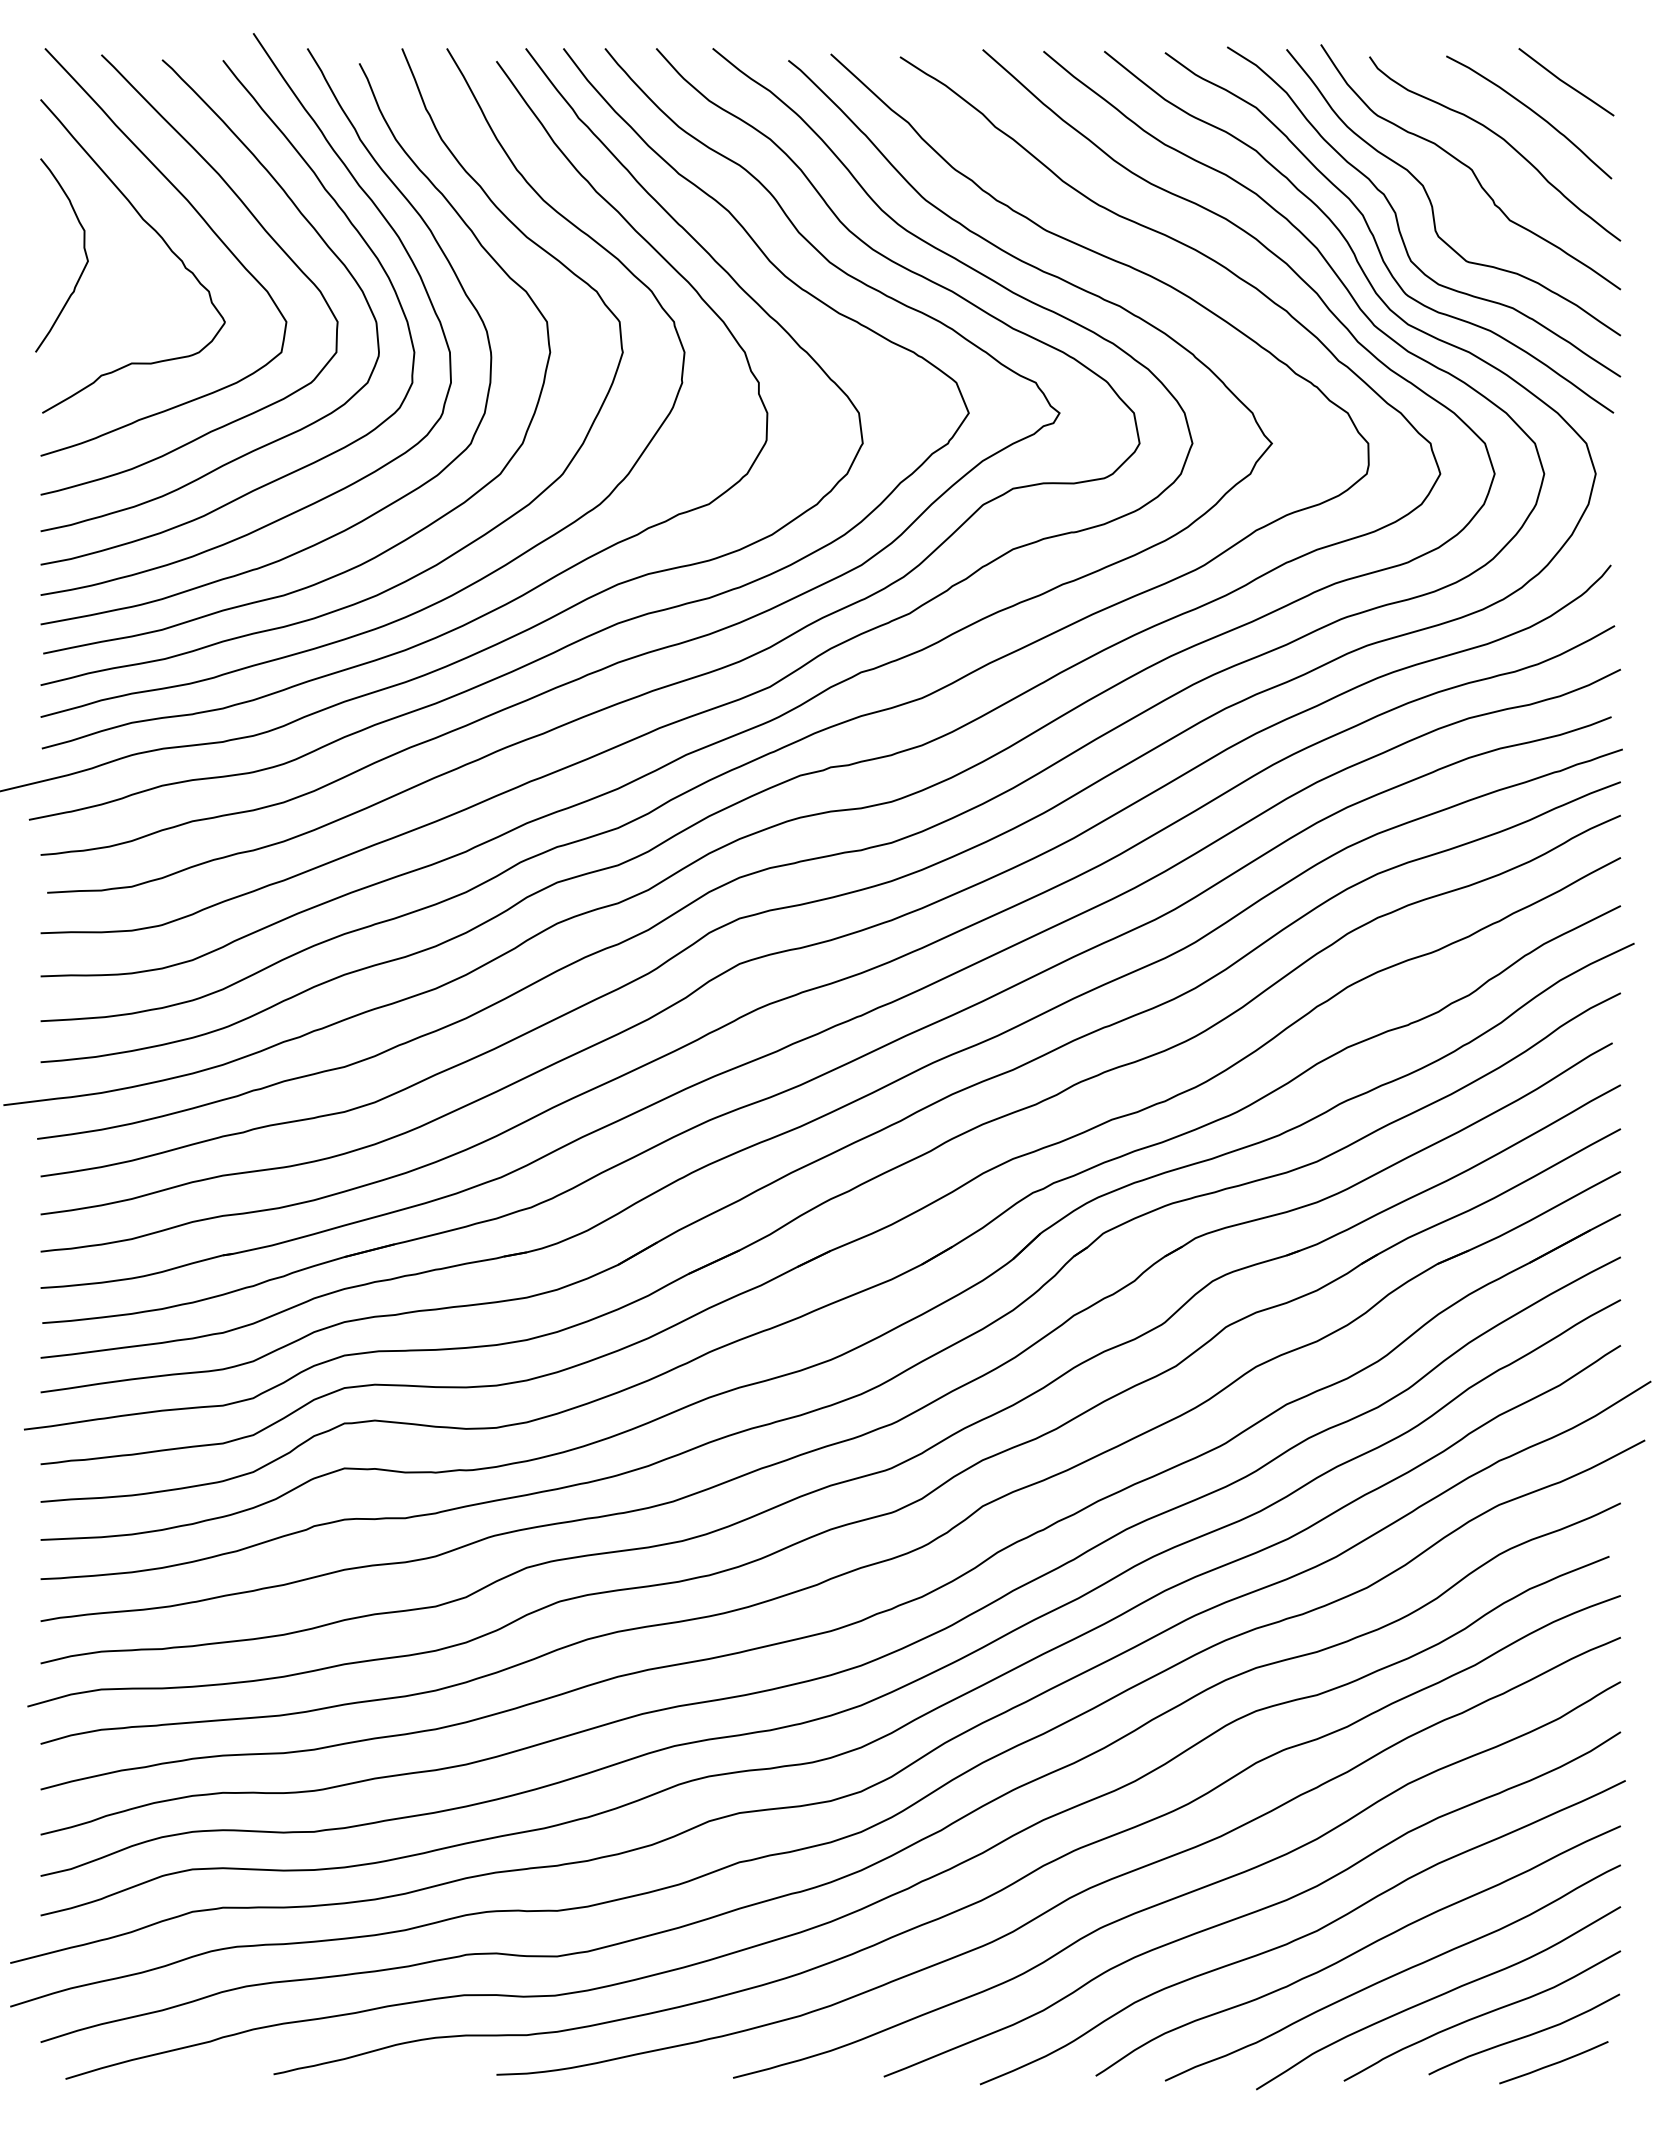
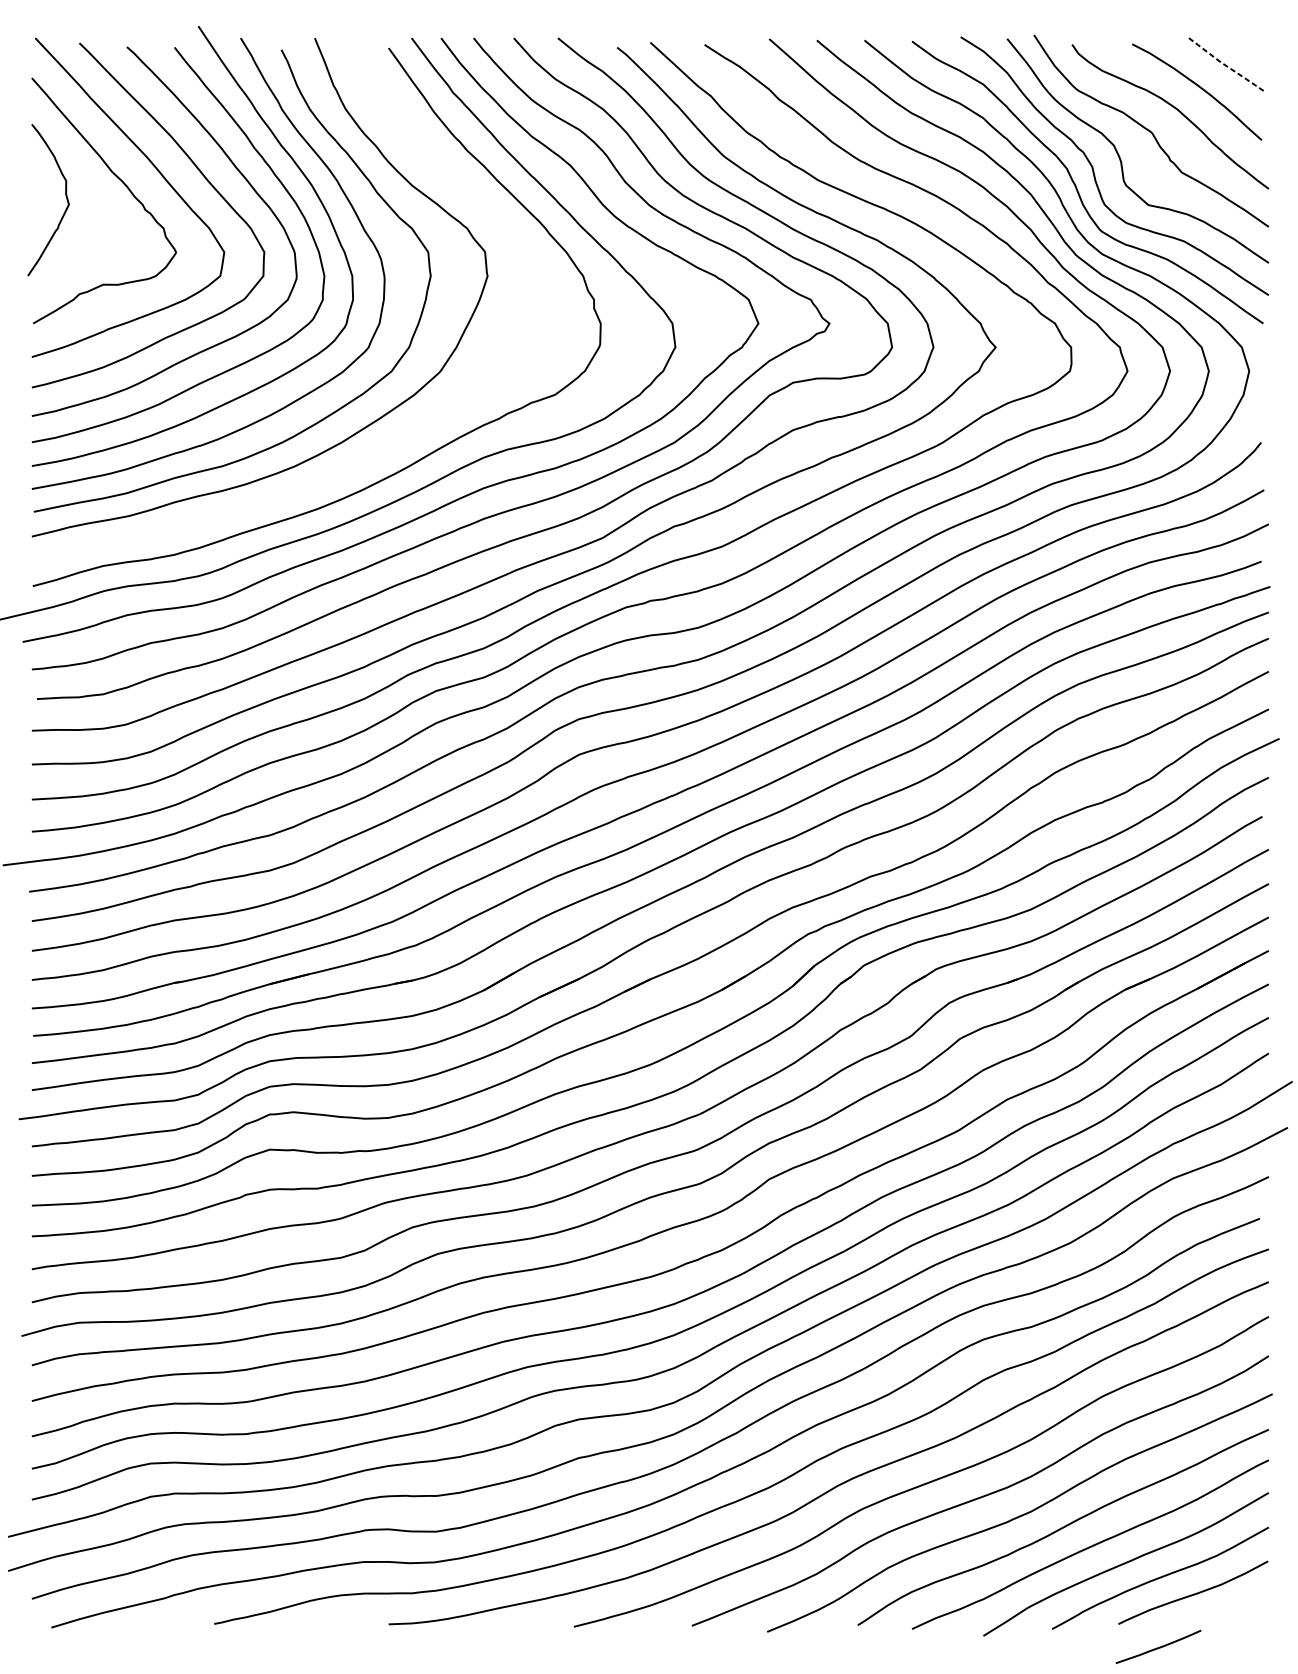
line: (1565, 83) -> (1225, 65), solid -> dashed
curve: (476, 580) -> (373, 454), removed
curve: (1553, 2063) -> (1158, 1647), moved

